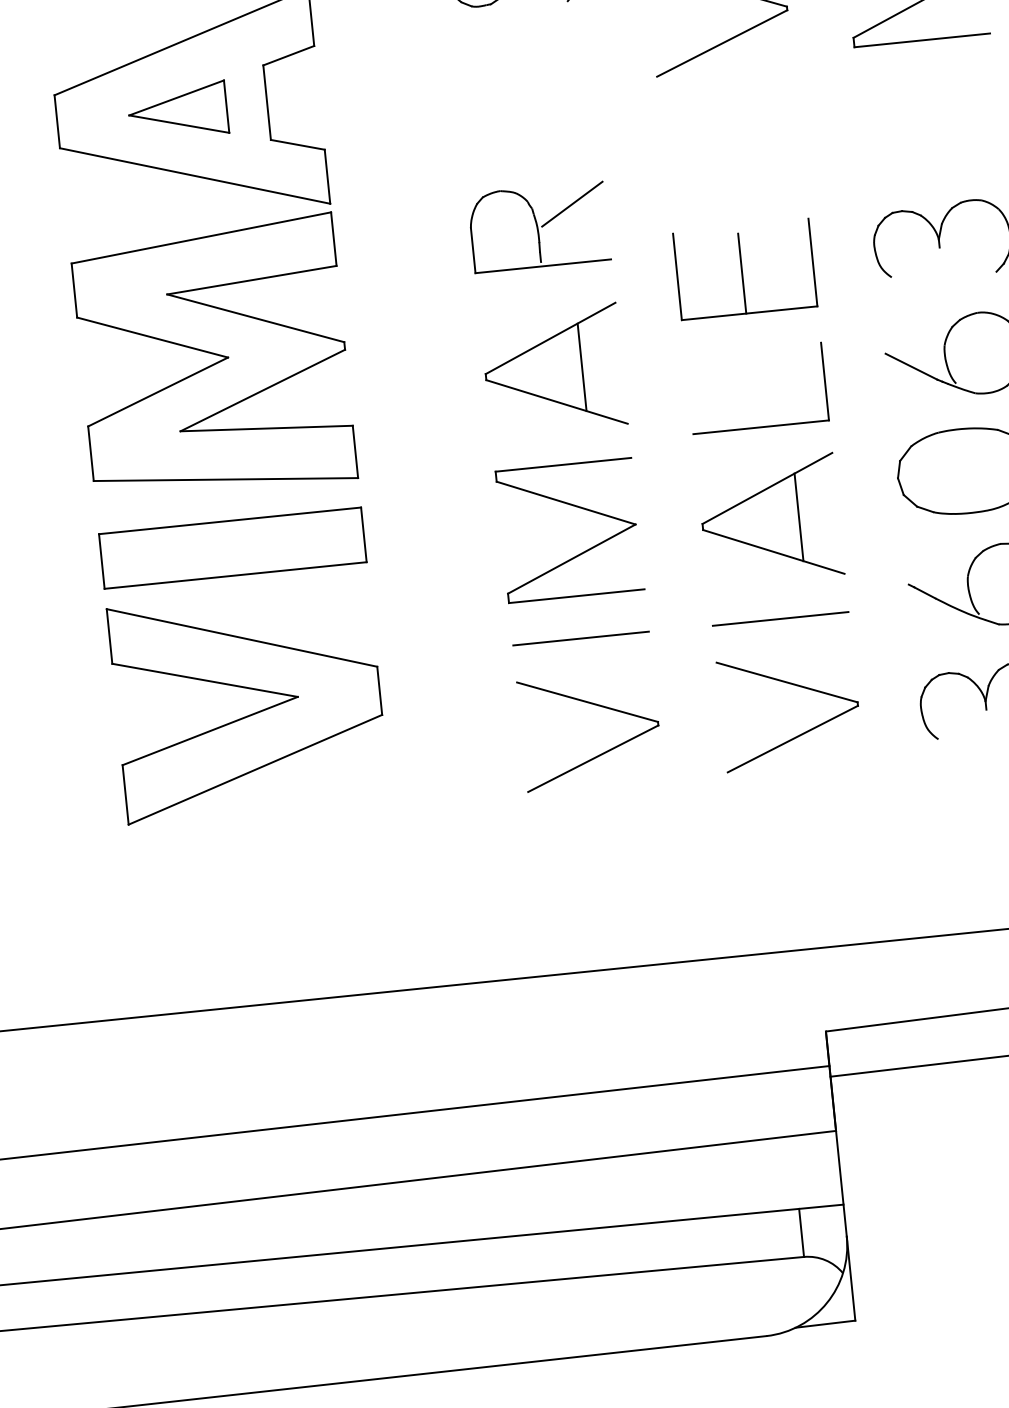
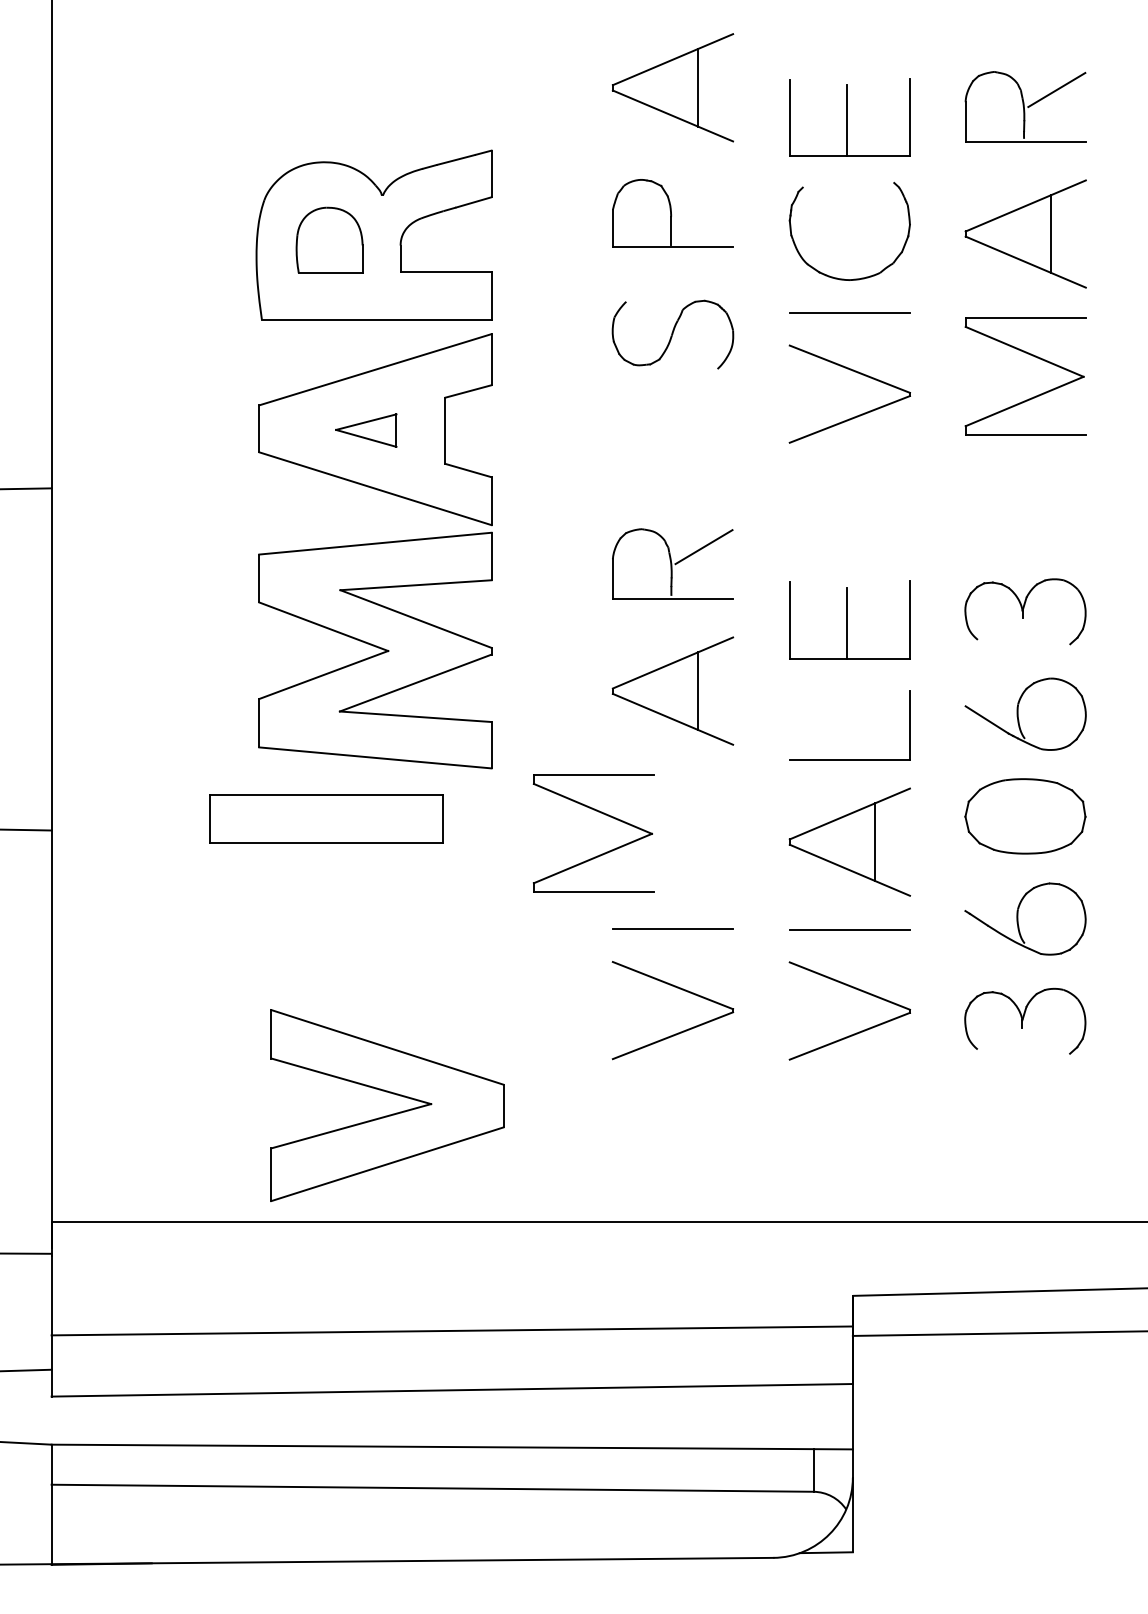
part: (178, 111) -> (366, 430), size x0.7
part: (575, 507) -> (600, 813), moved
part: (232, 547) -> (326, 818), moved
part: (252, 713) -> (389, 1114), moved

